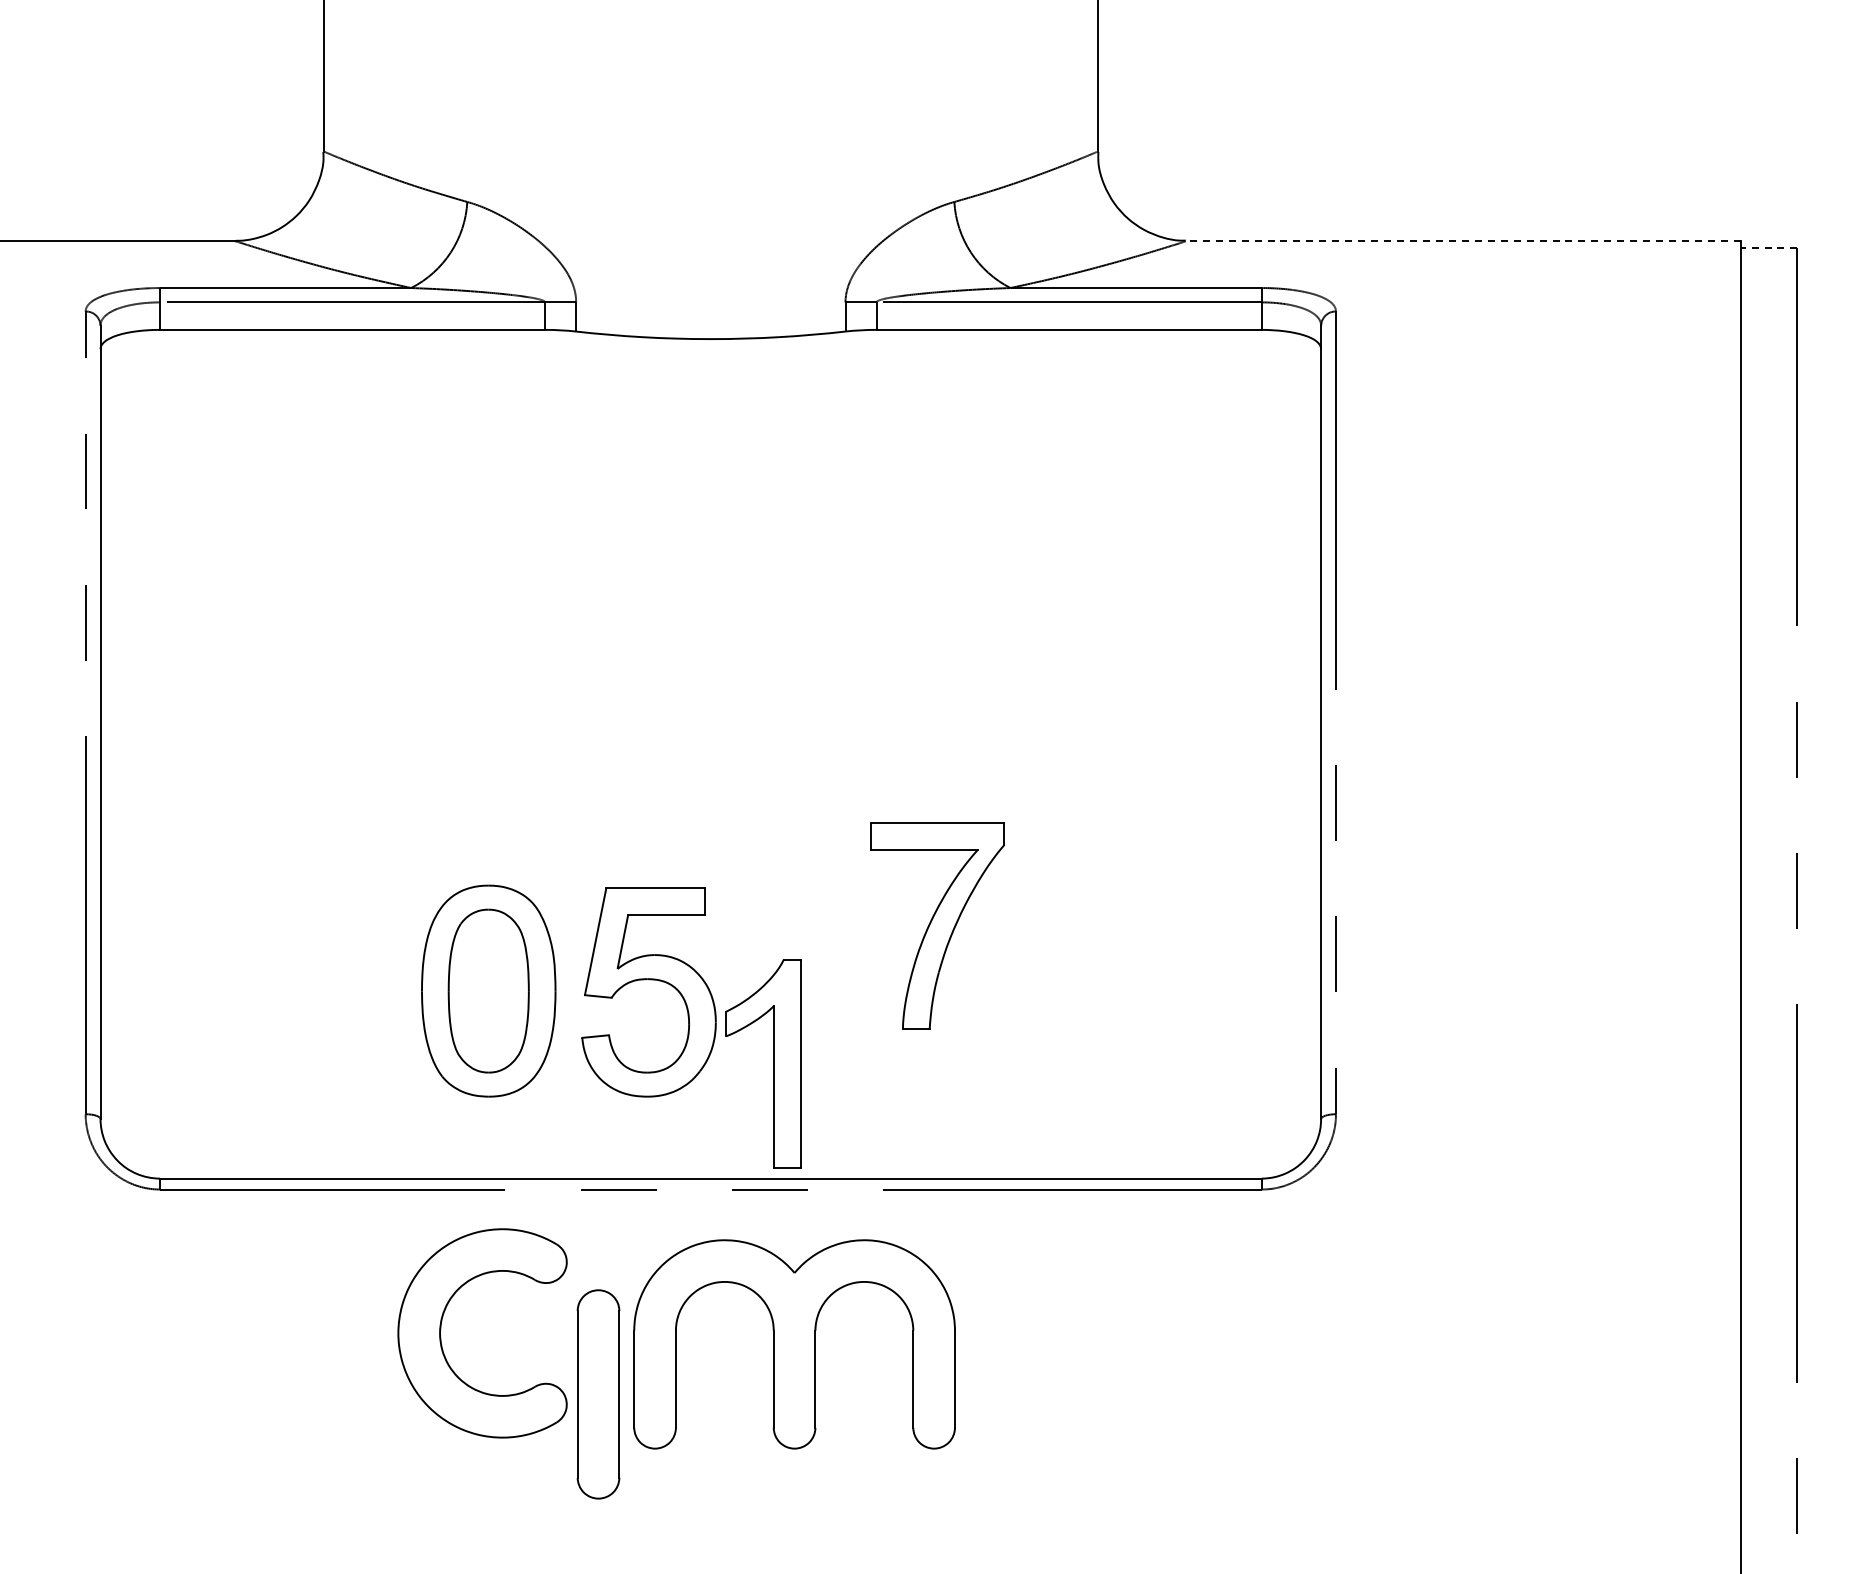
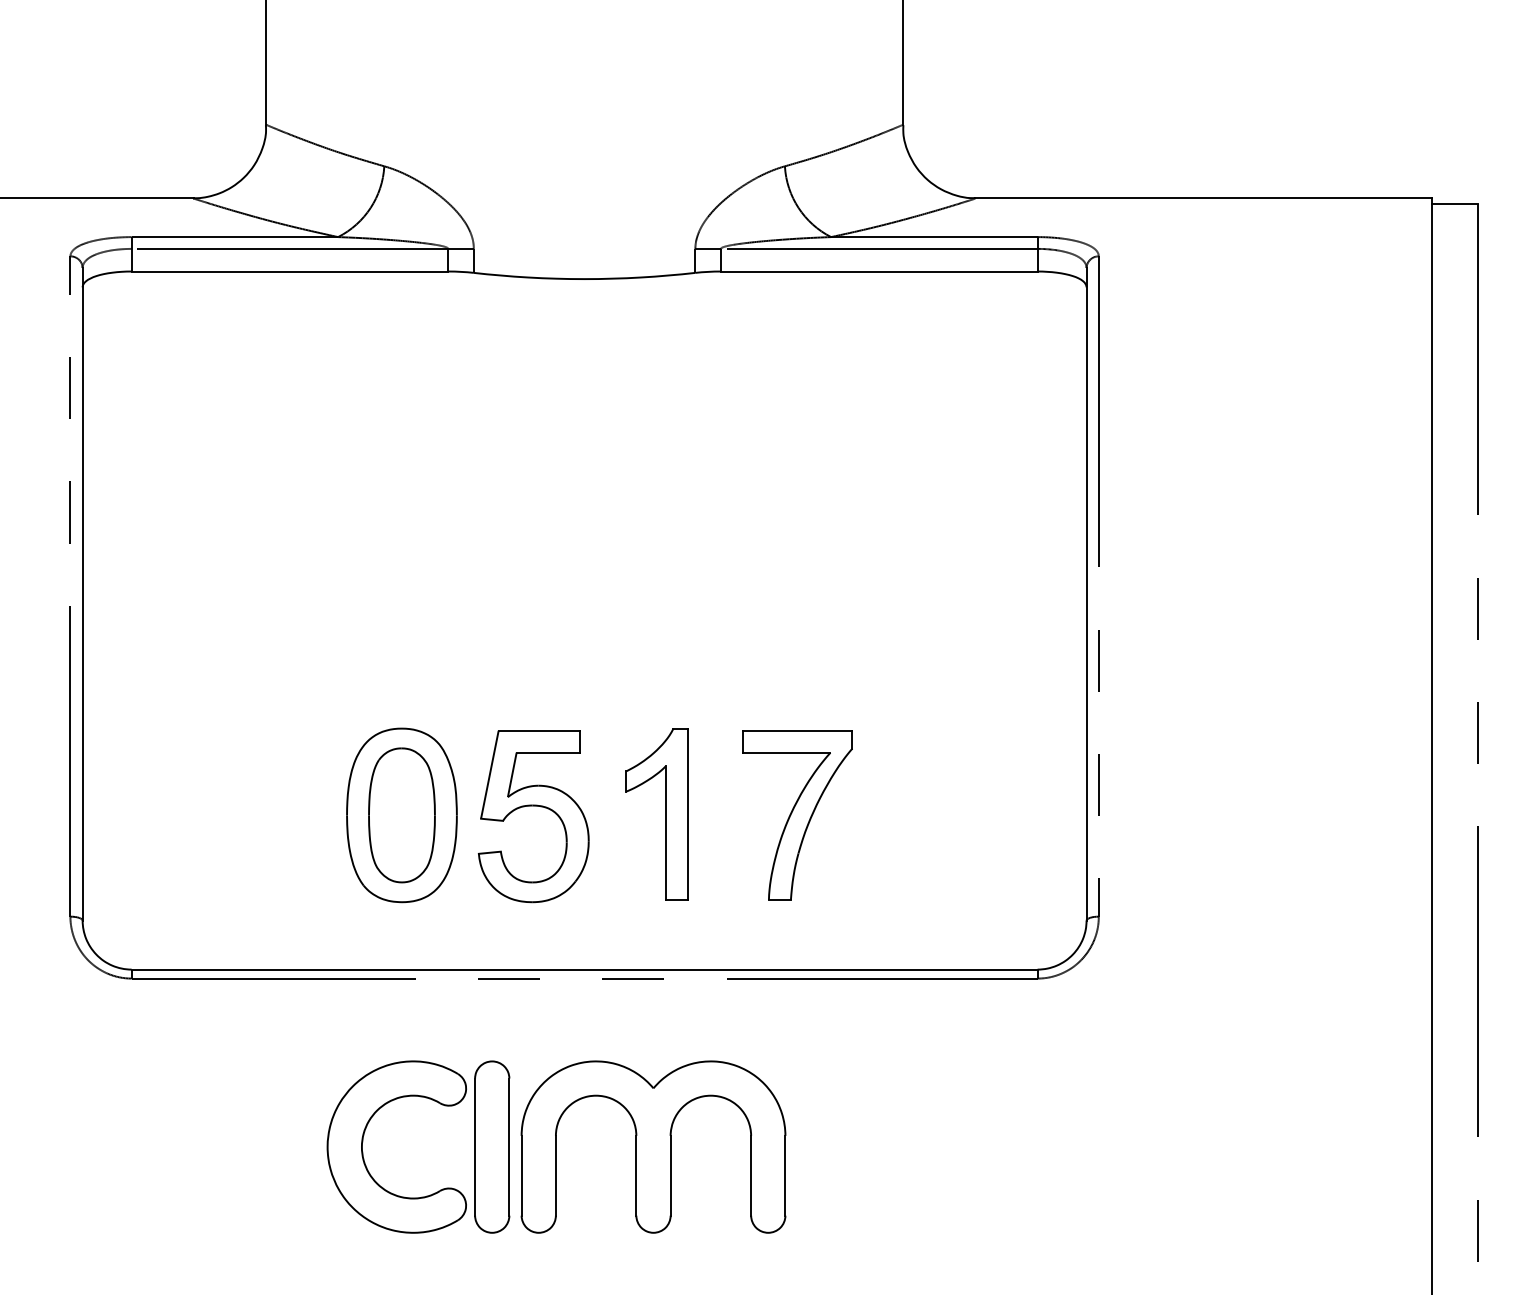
line: (1463, 240) -> (1203, 198), dashed -> solid
line: (1768, 248) -> (1454, 204), dashed -> solid
part: (937, 925) -> (797, 814), moved
part: (773, 1063) -> (664, 814), moved
part: (441, 1329) -> (363, 1143), moved
part: (794, 1344) -> (653, 1147), moved

